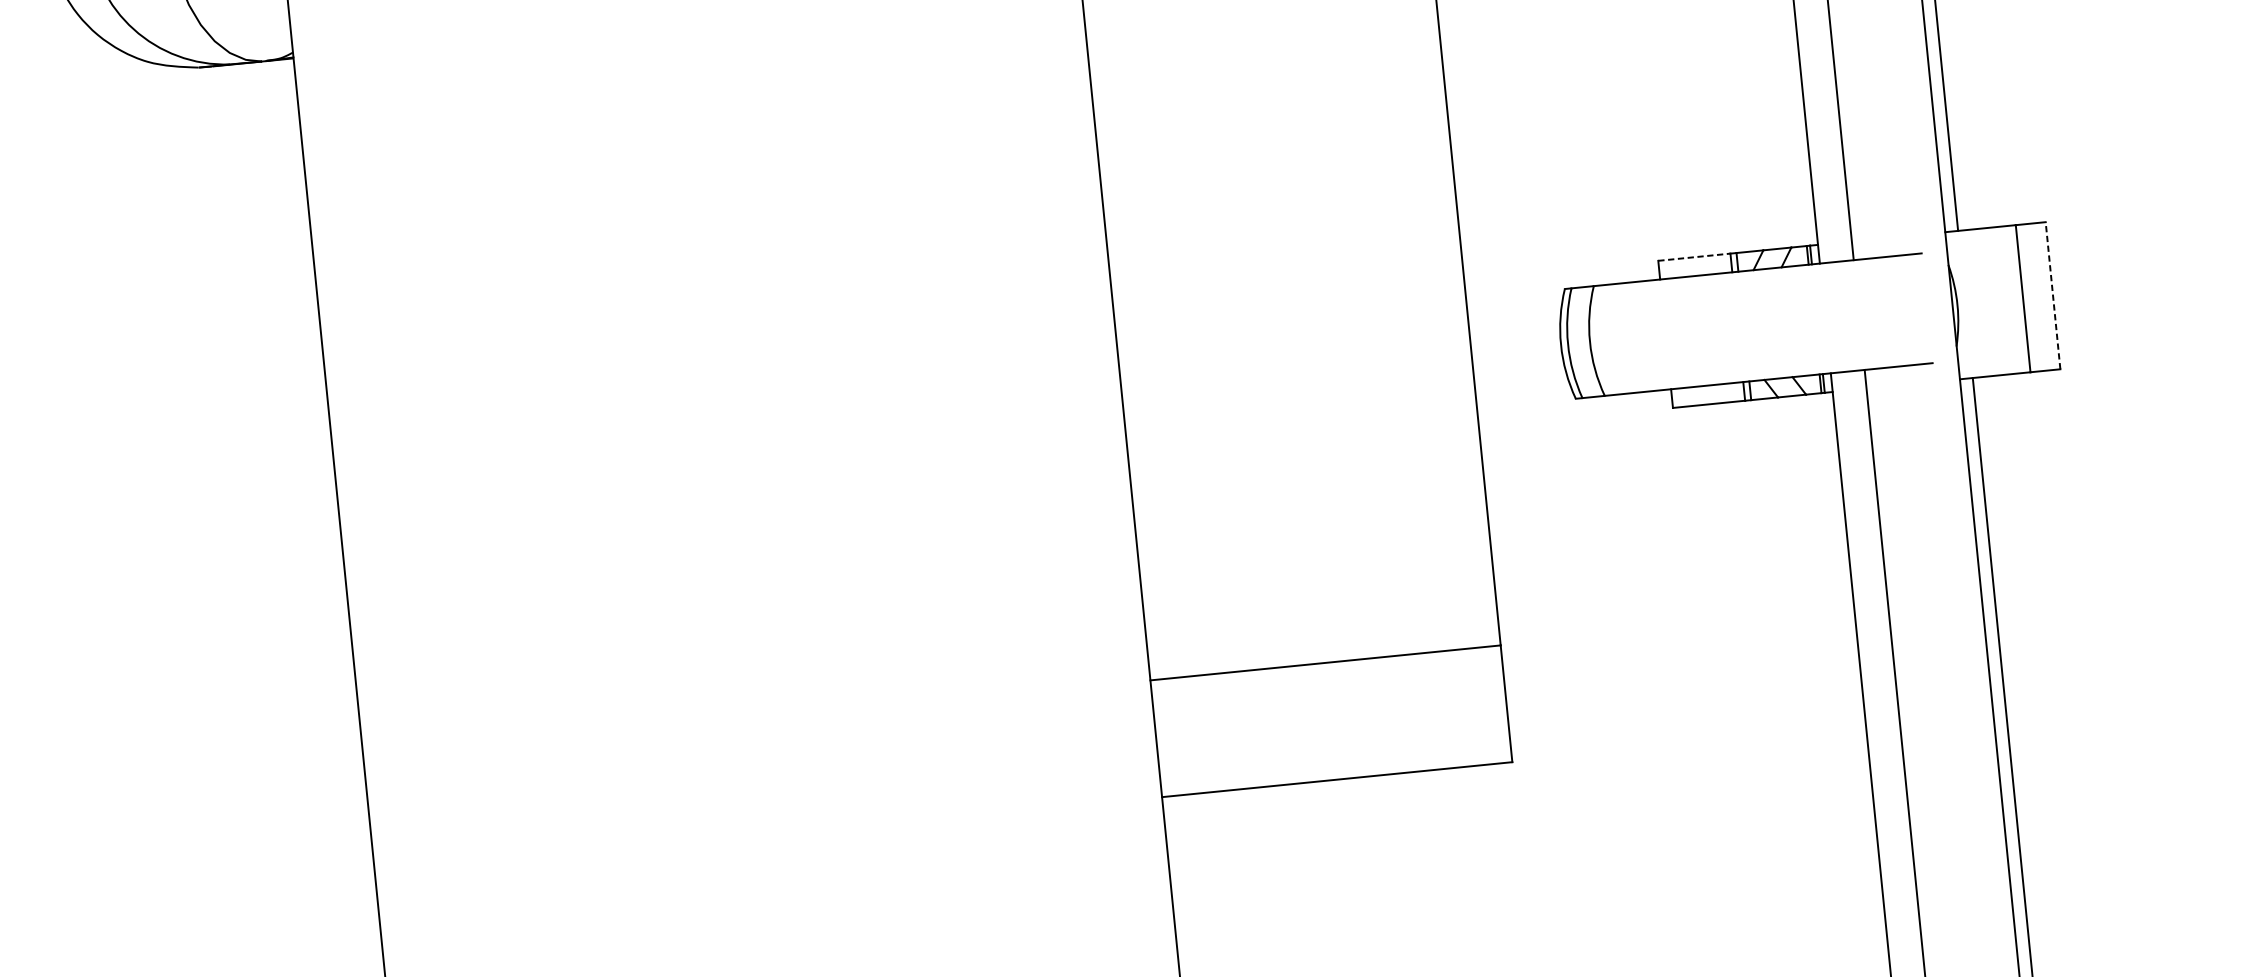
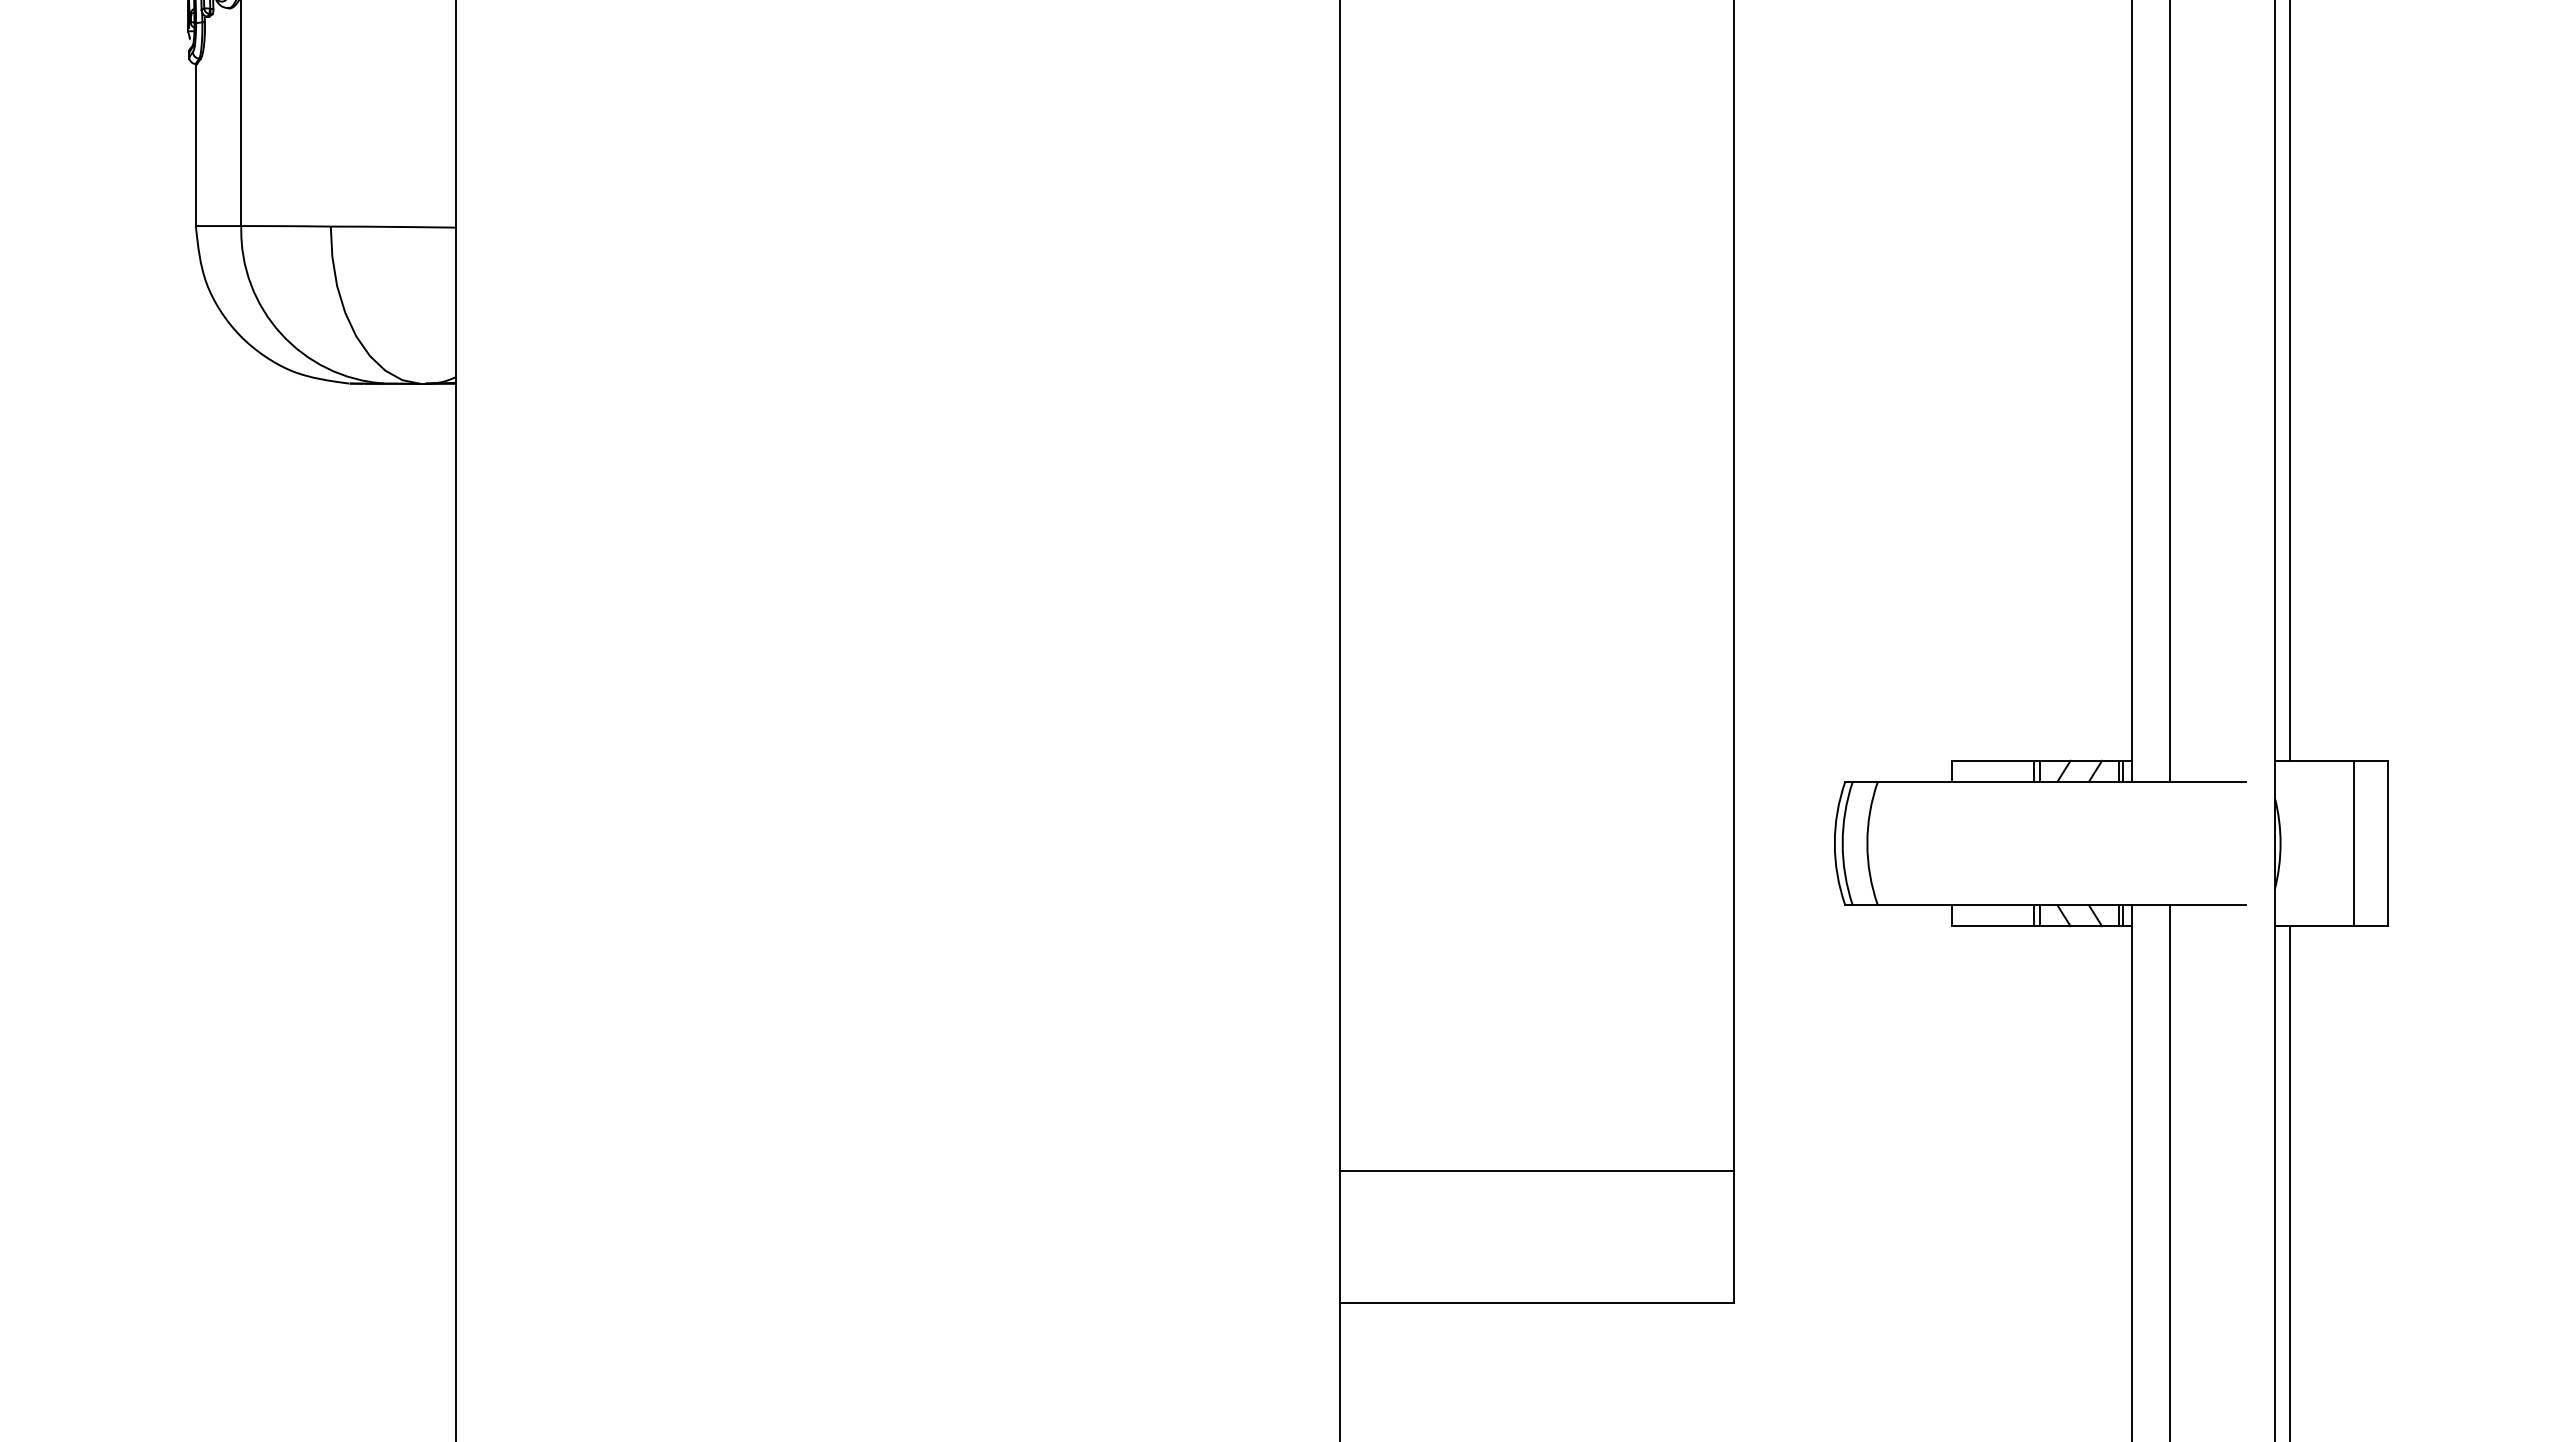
line: (1693, 256) -> (1992, 760), dashed -> solid
line: (2052, 295) -> (2387, 843), dashed -> solid

